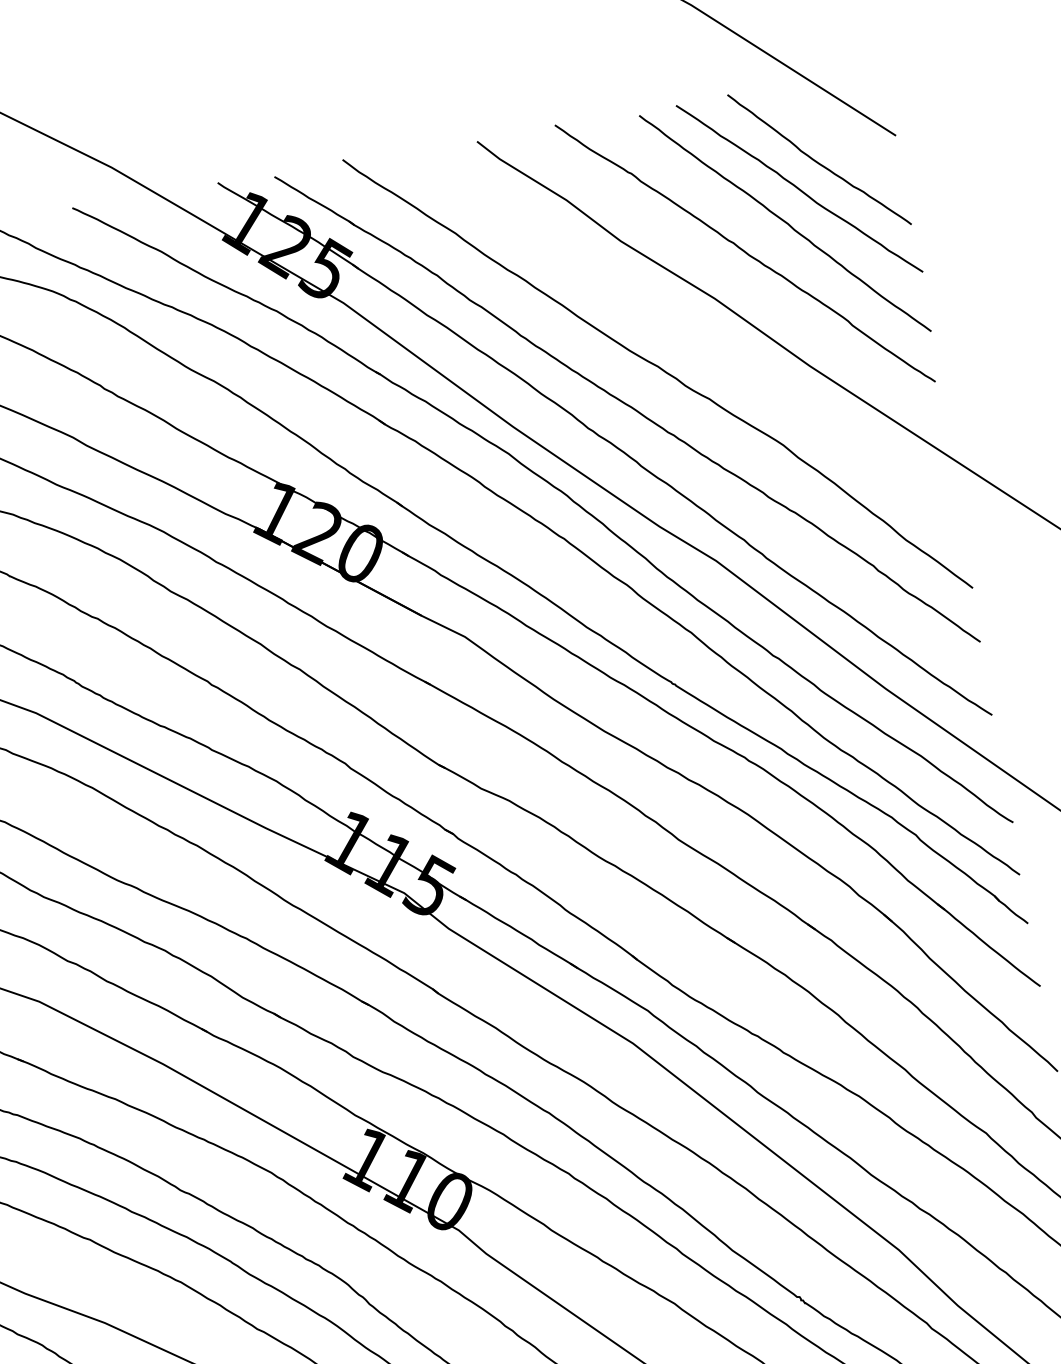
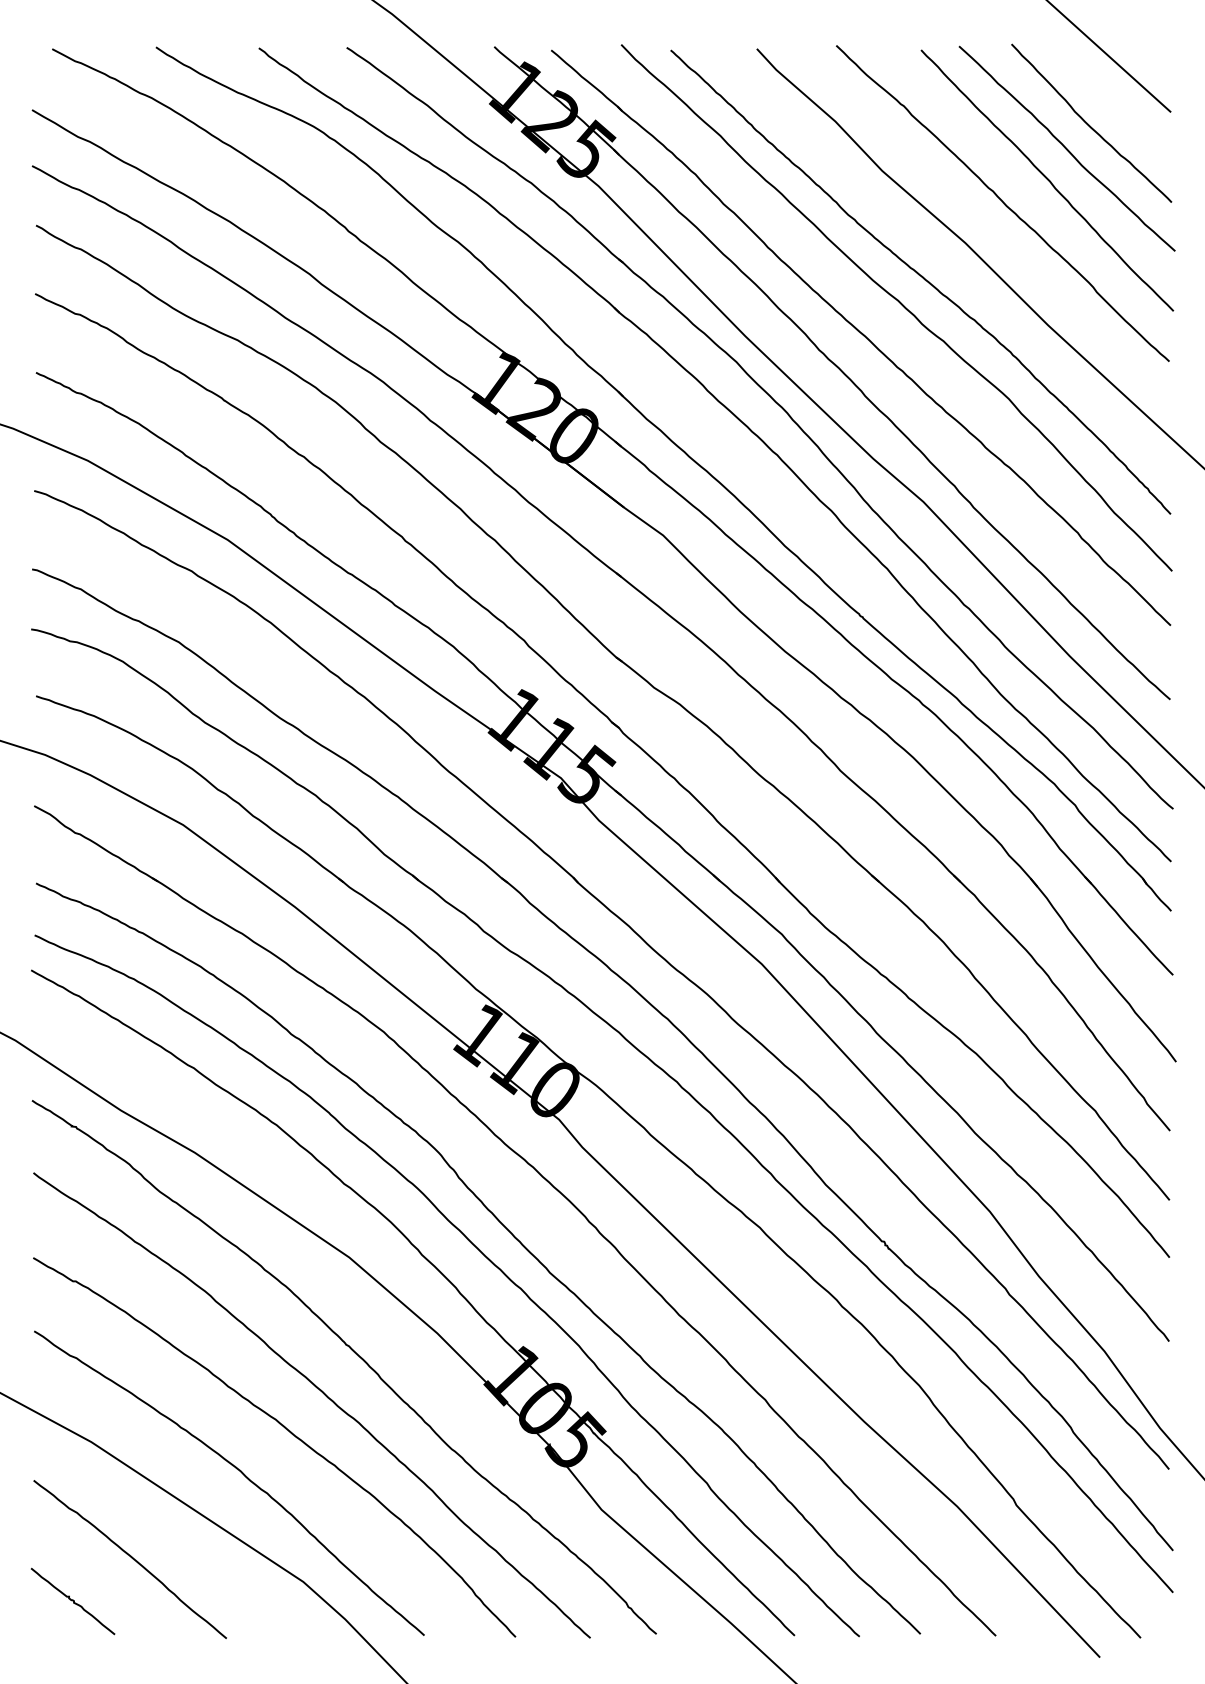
curve: (678, 340) -> (922, 278), added

